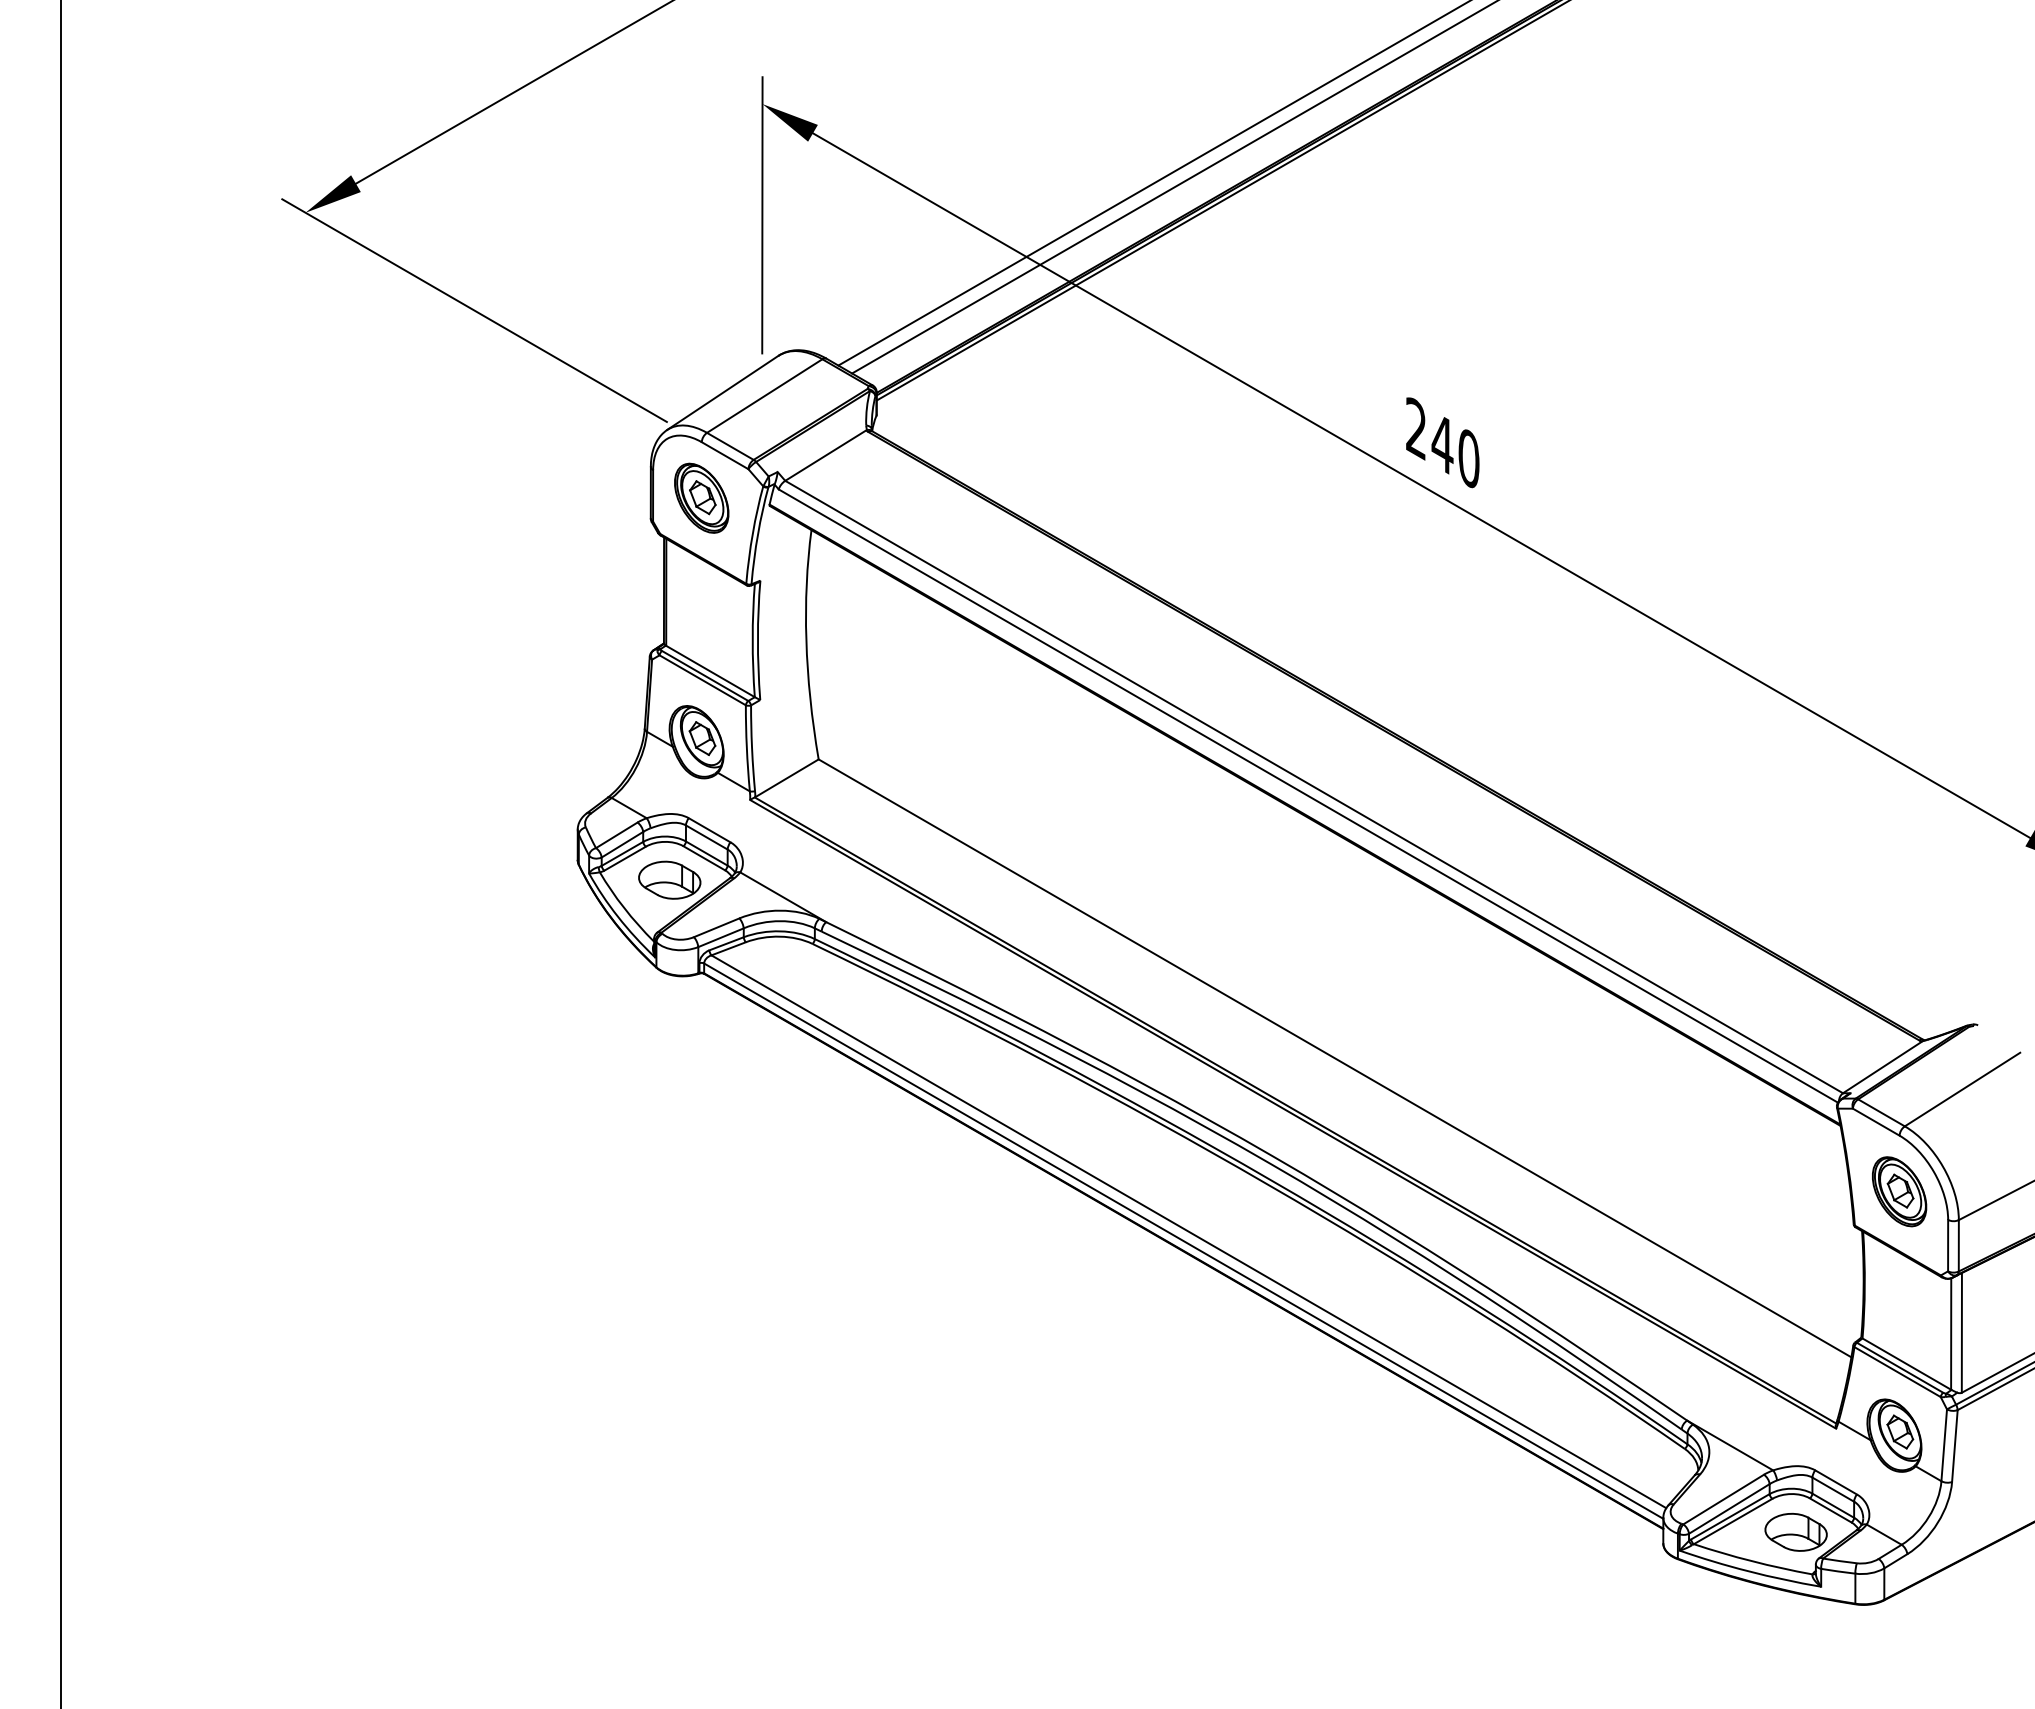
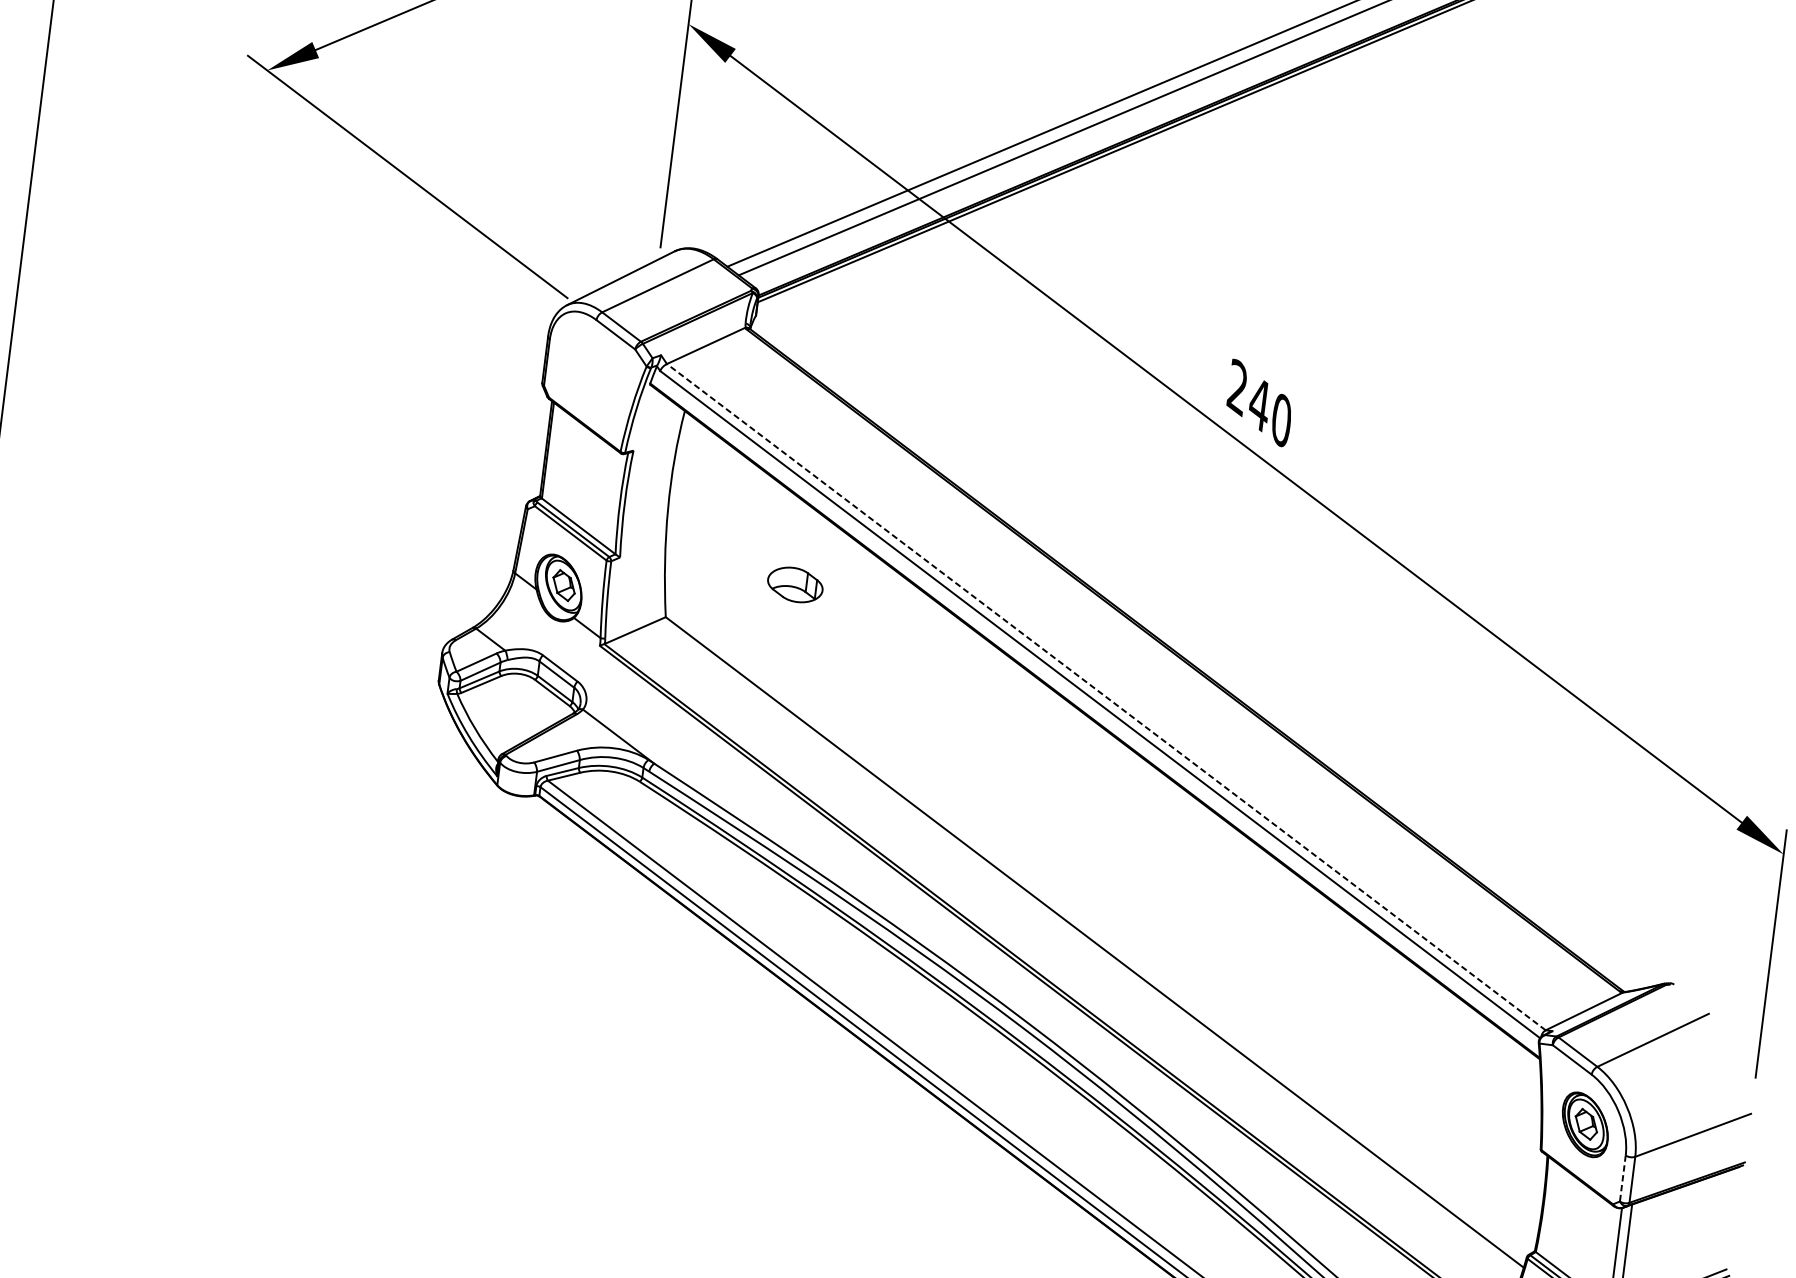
part: (701, 497) -> (590, 369), removed
line: (1313, 786) -> (1105, 696), solid -> dashed
part: (669, 879) -> (795, 584), moved
line: (1948, 1245) -> (1623, 1178), solid -> dashed

